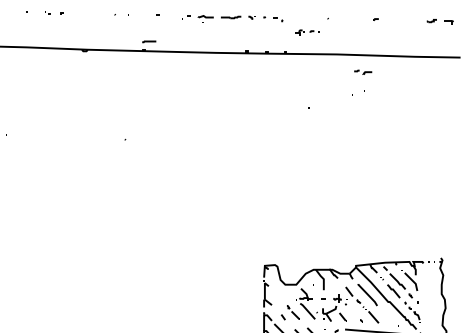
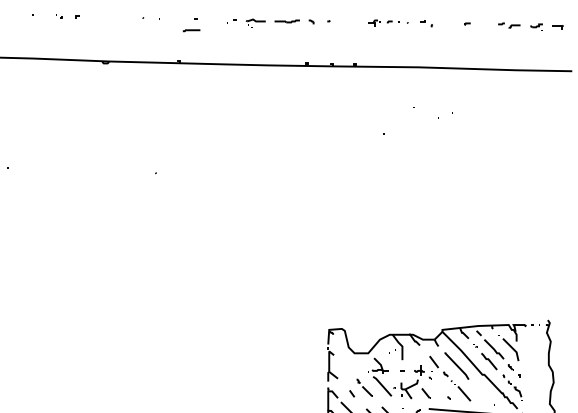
part: (277, 19) -> (426, 23), moved
part: (306, 32) -> (383, 22), moved
line: (149, 41) -> (191, 30), moved
part: (363, 72) -> (509, 25), moved

